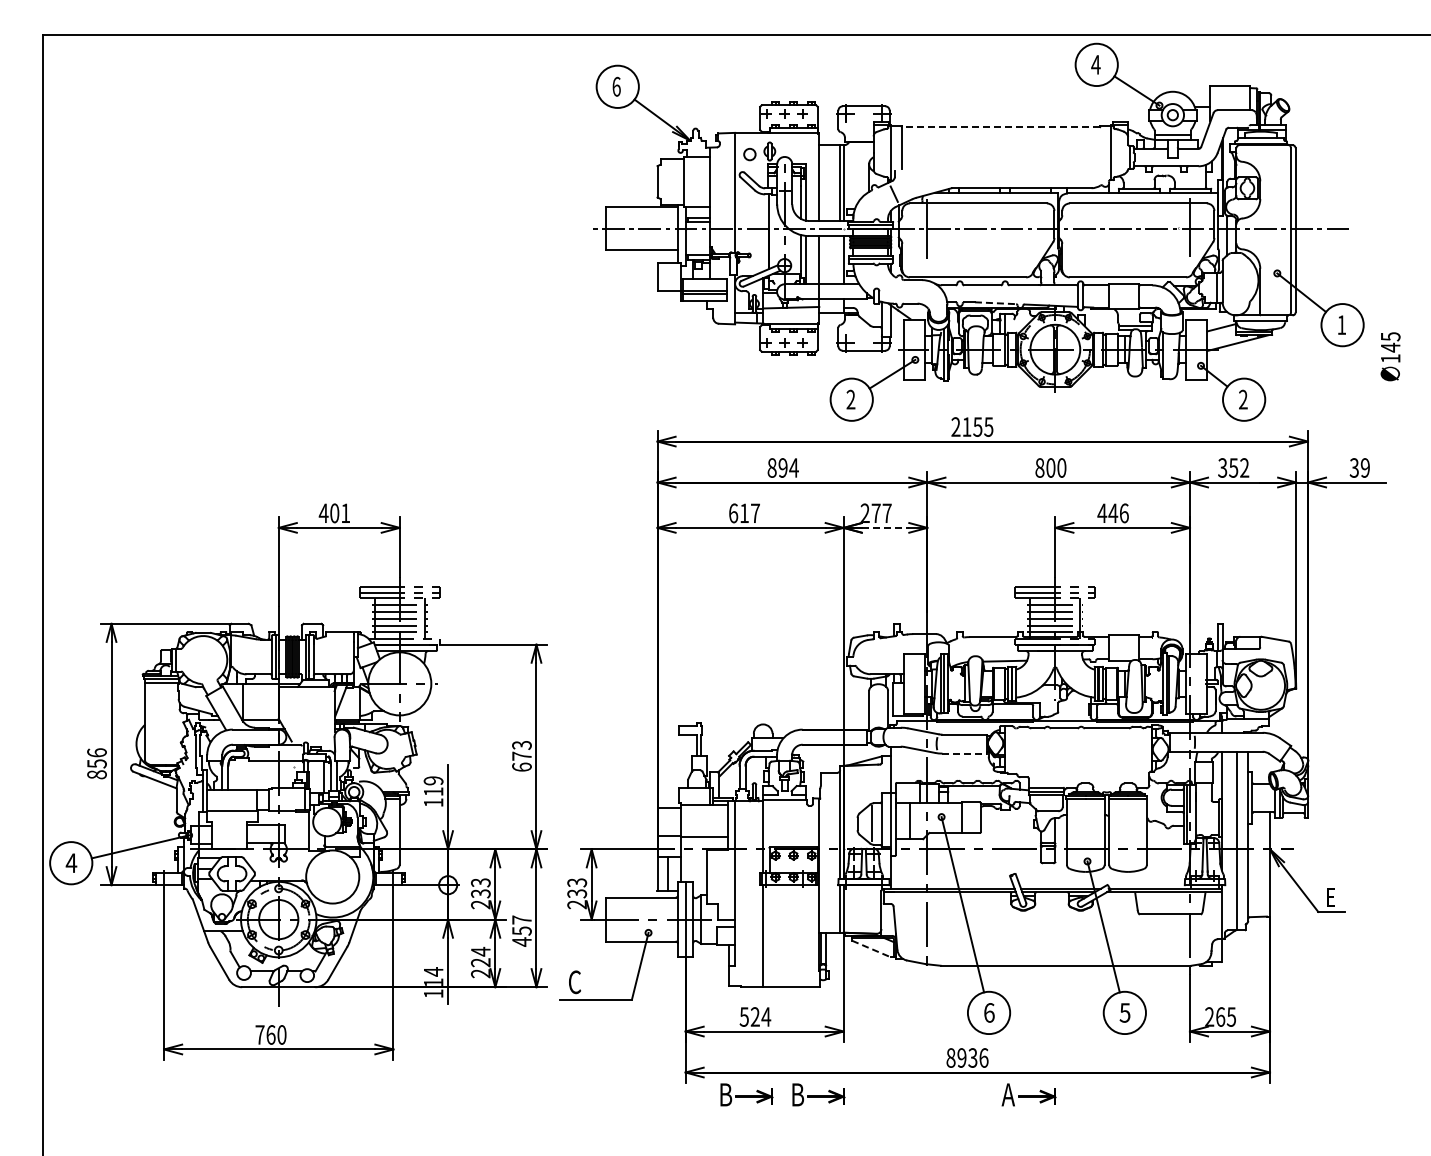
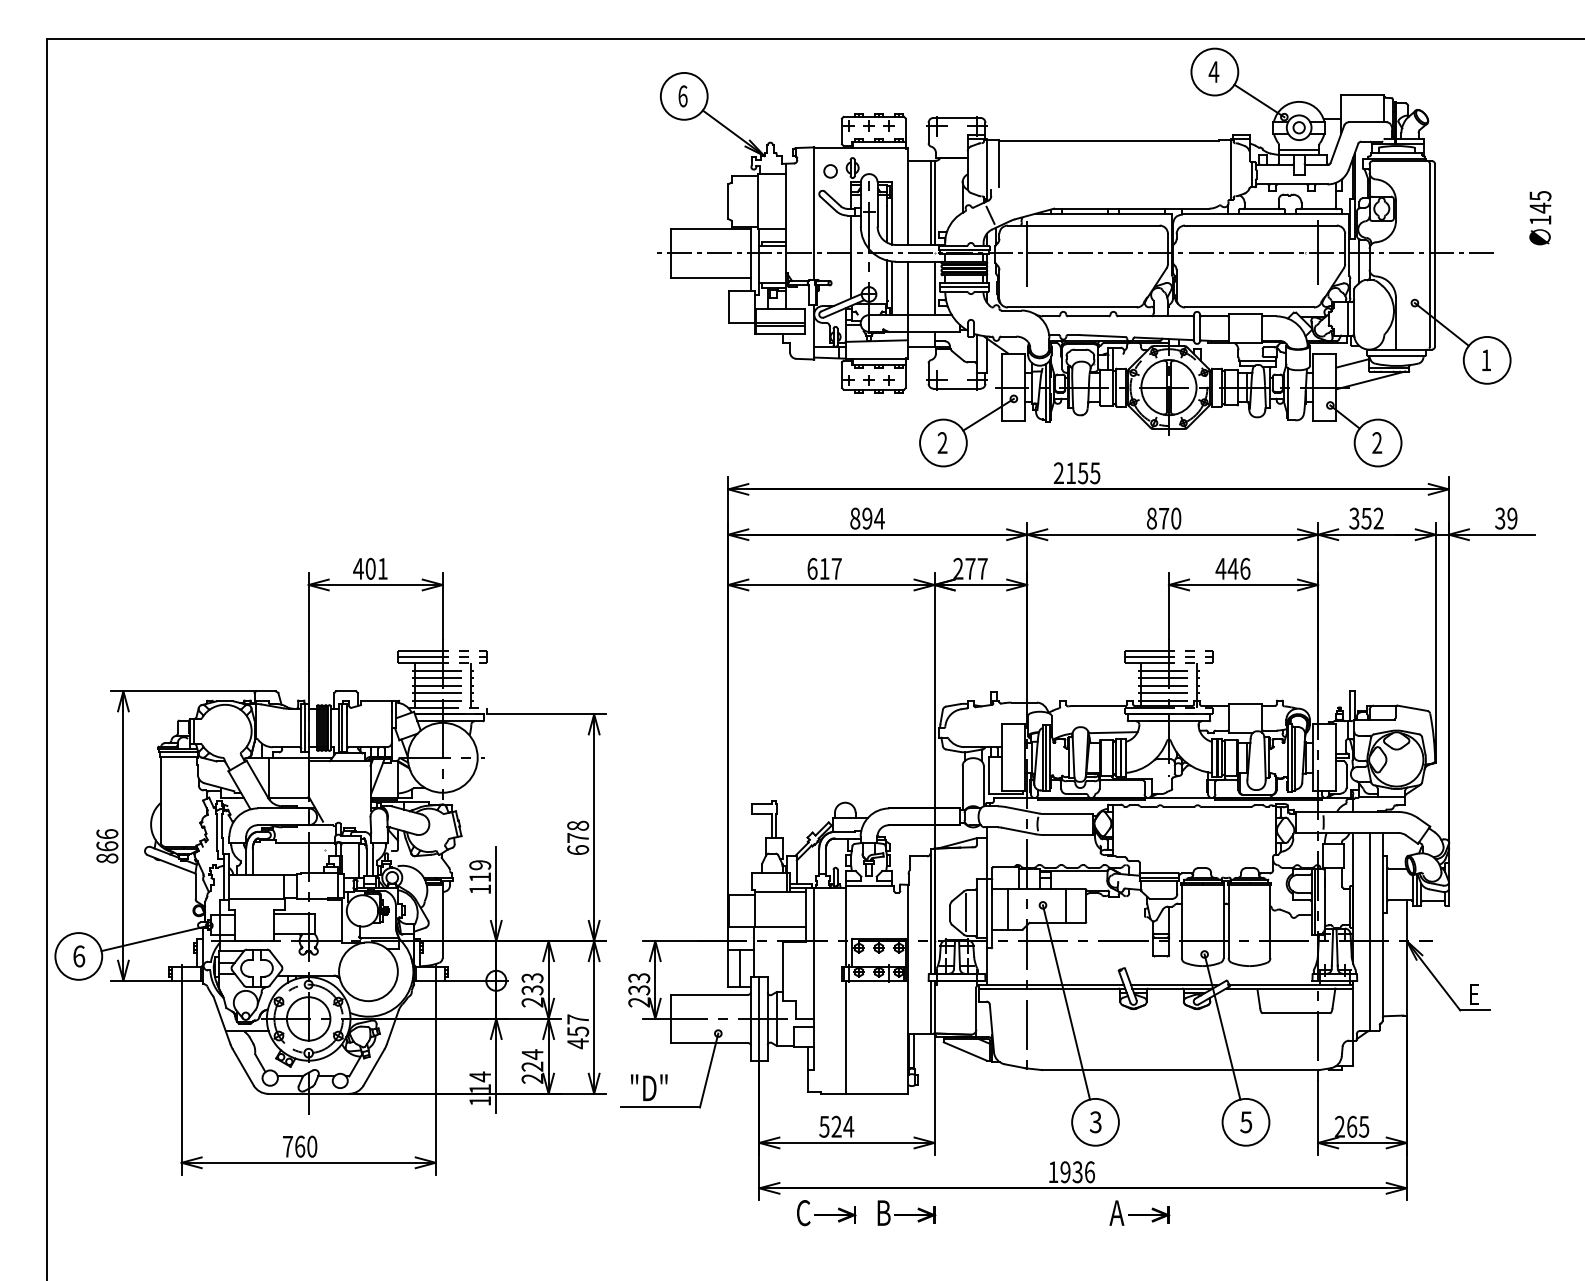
line: (1001, 127) -> (1109, 141), dashed -> solid
line: (995, 303) -> (1102, 336), dashed -> solid
text: (1390, 356) -> (1540, 217), moved
text: (1050, 467) -> (1163, 518), 800 -> 870
line: (885, 527) -> (980, 584), dashed -> solid
text: (521, 744) -> (577, 824), 673 -> 678
line: (965, 753) -> (1069, 834), dashed -> solid
text: (96, 763) -> (106, 845), 856 -> 866
text: (71, 863) -> (79, 956), 4 -> 6
line: (871, 949) -> (965, 1052), dashed -> solid
text: (585, 981) -> (648, 1087), C -> "D"
text: (988, 1012) -> (1094, 1121), 6 -> 3
text: (950, 1057) -> (1052, 1171), 8936 -> 1936
text: (725, 1094) -> (803, 1212), B -> C

